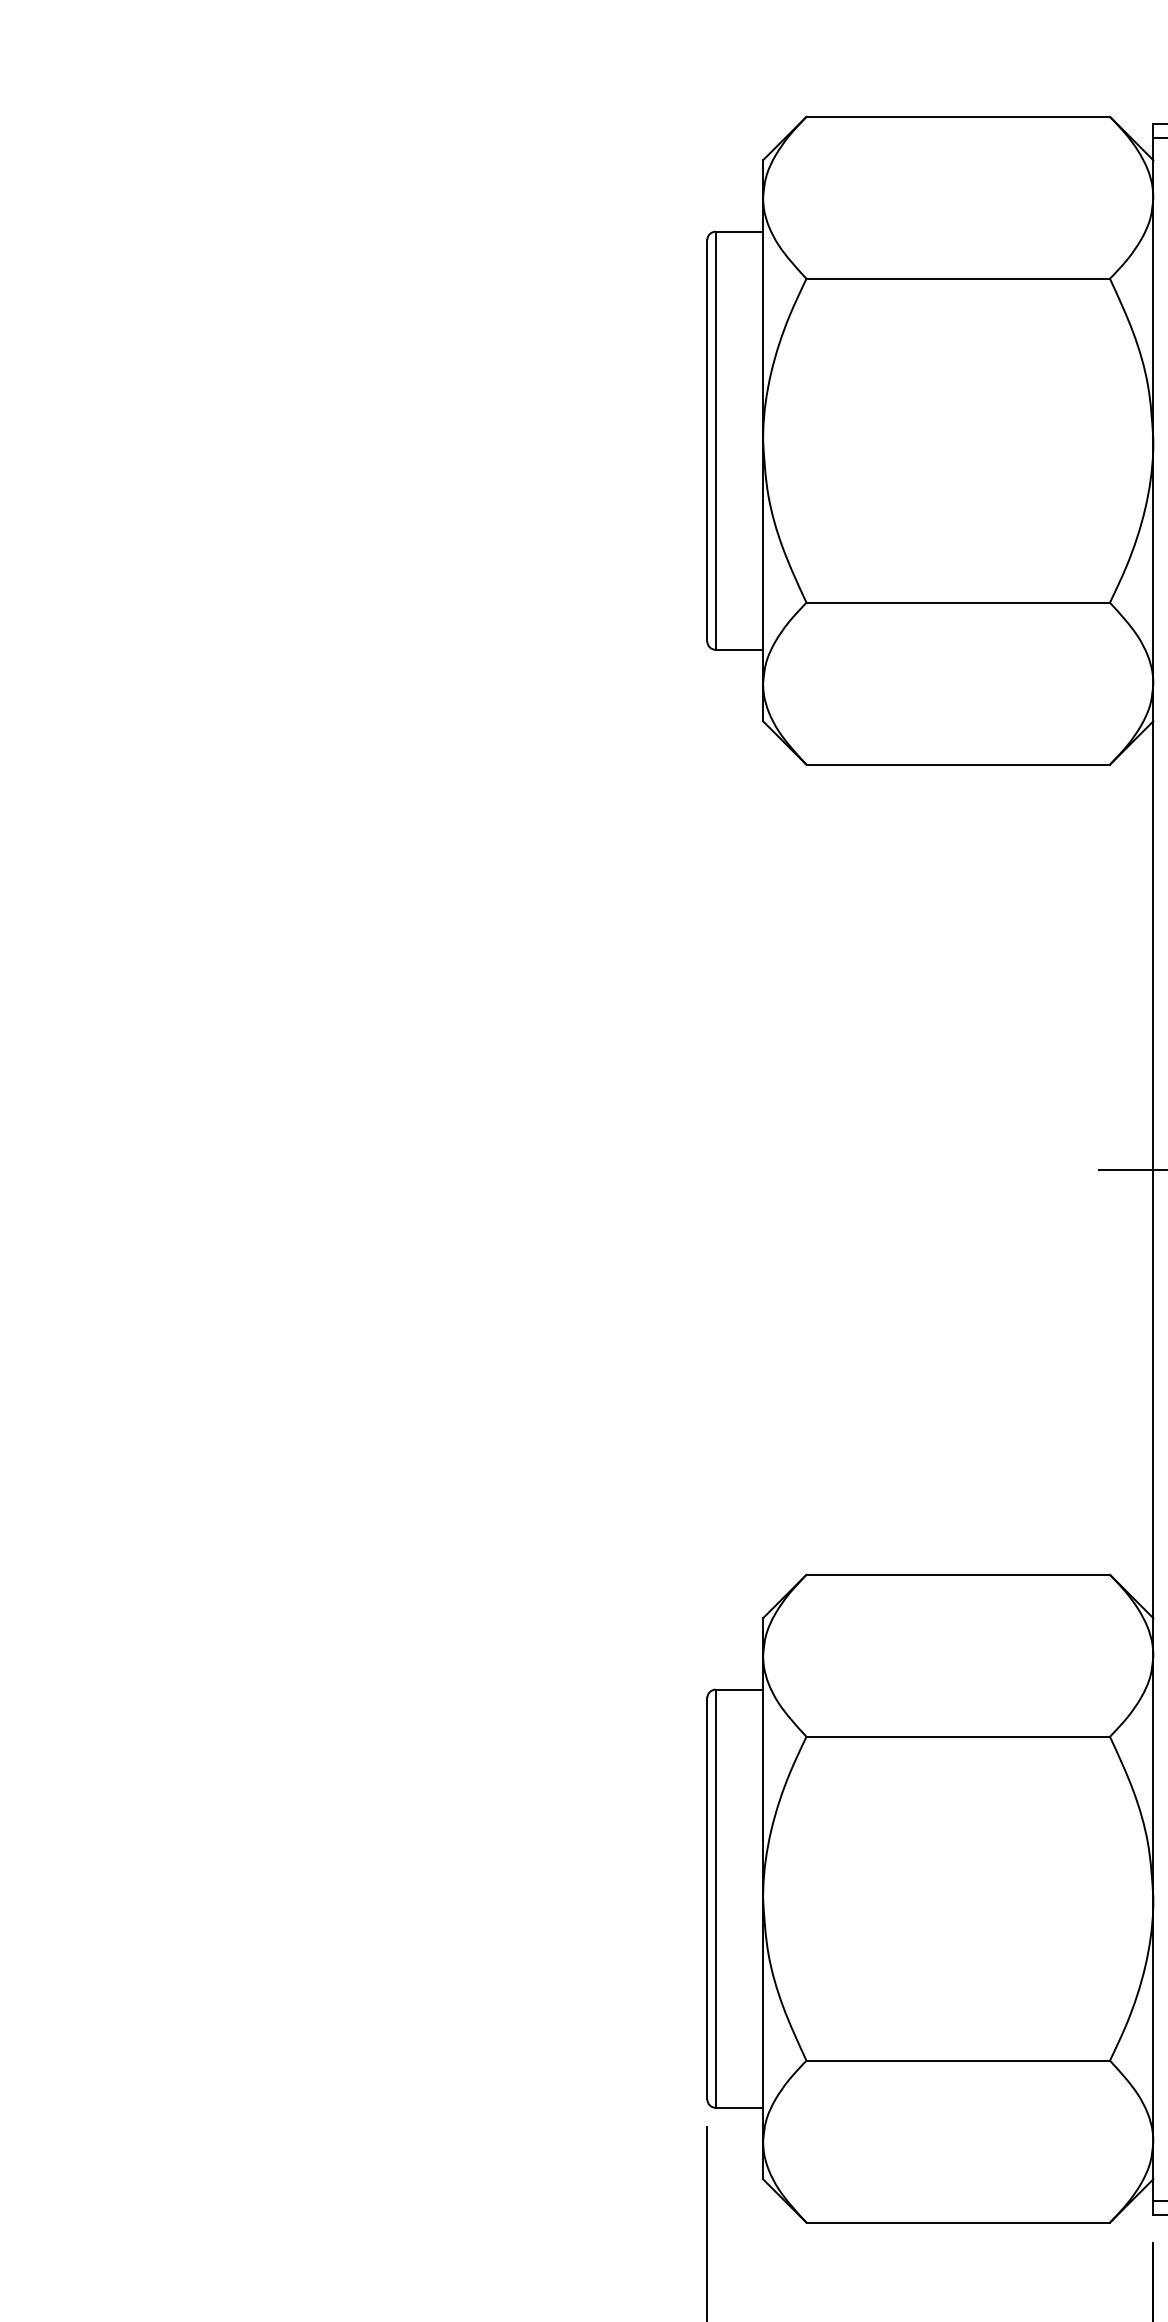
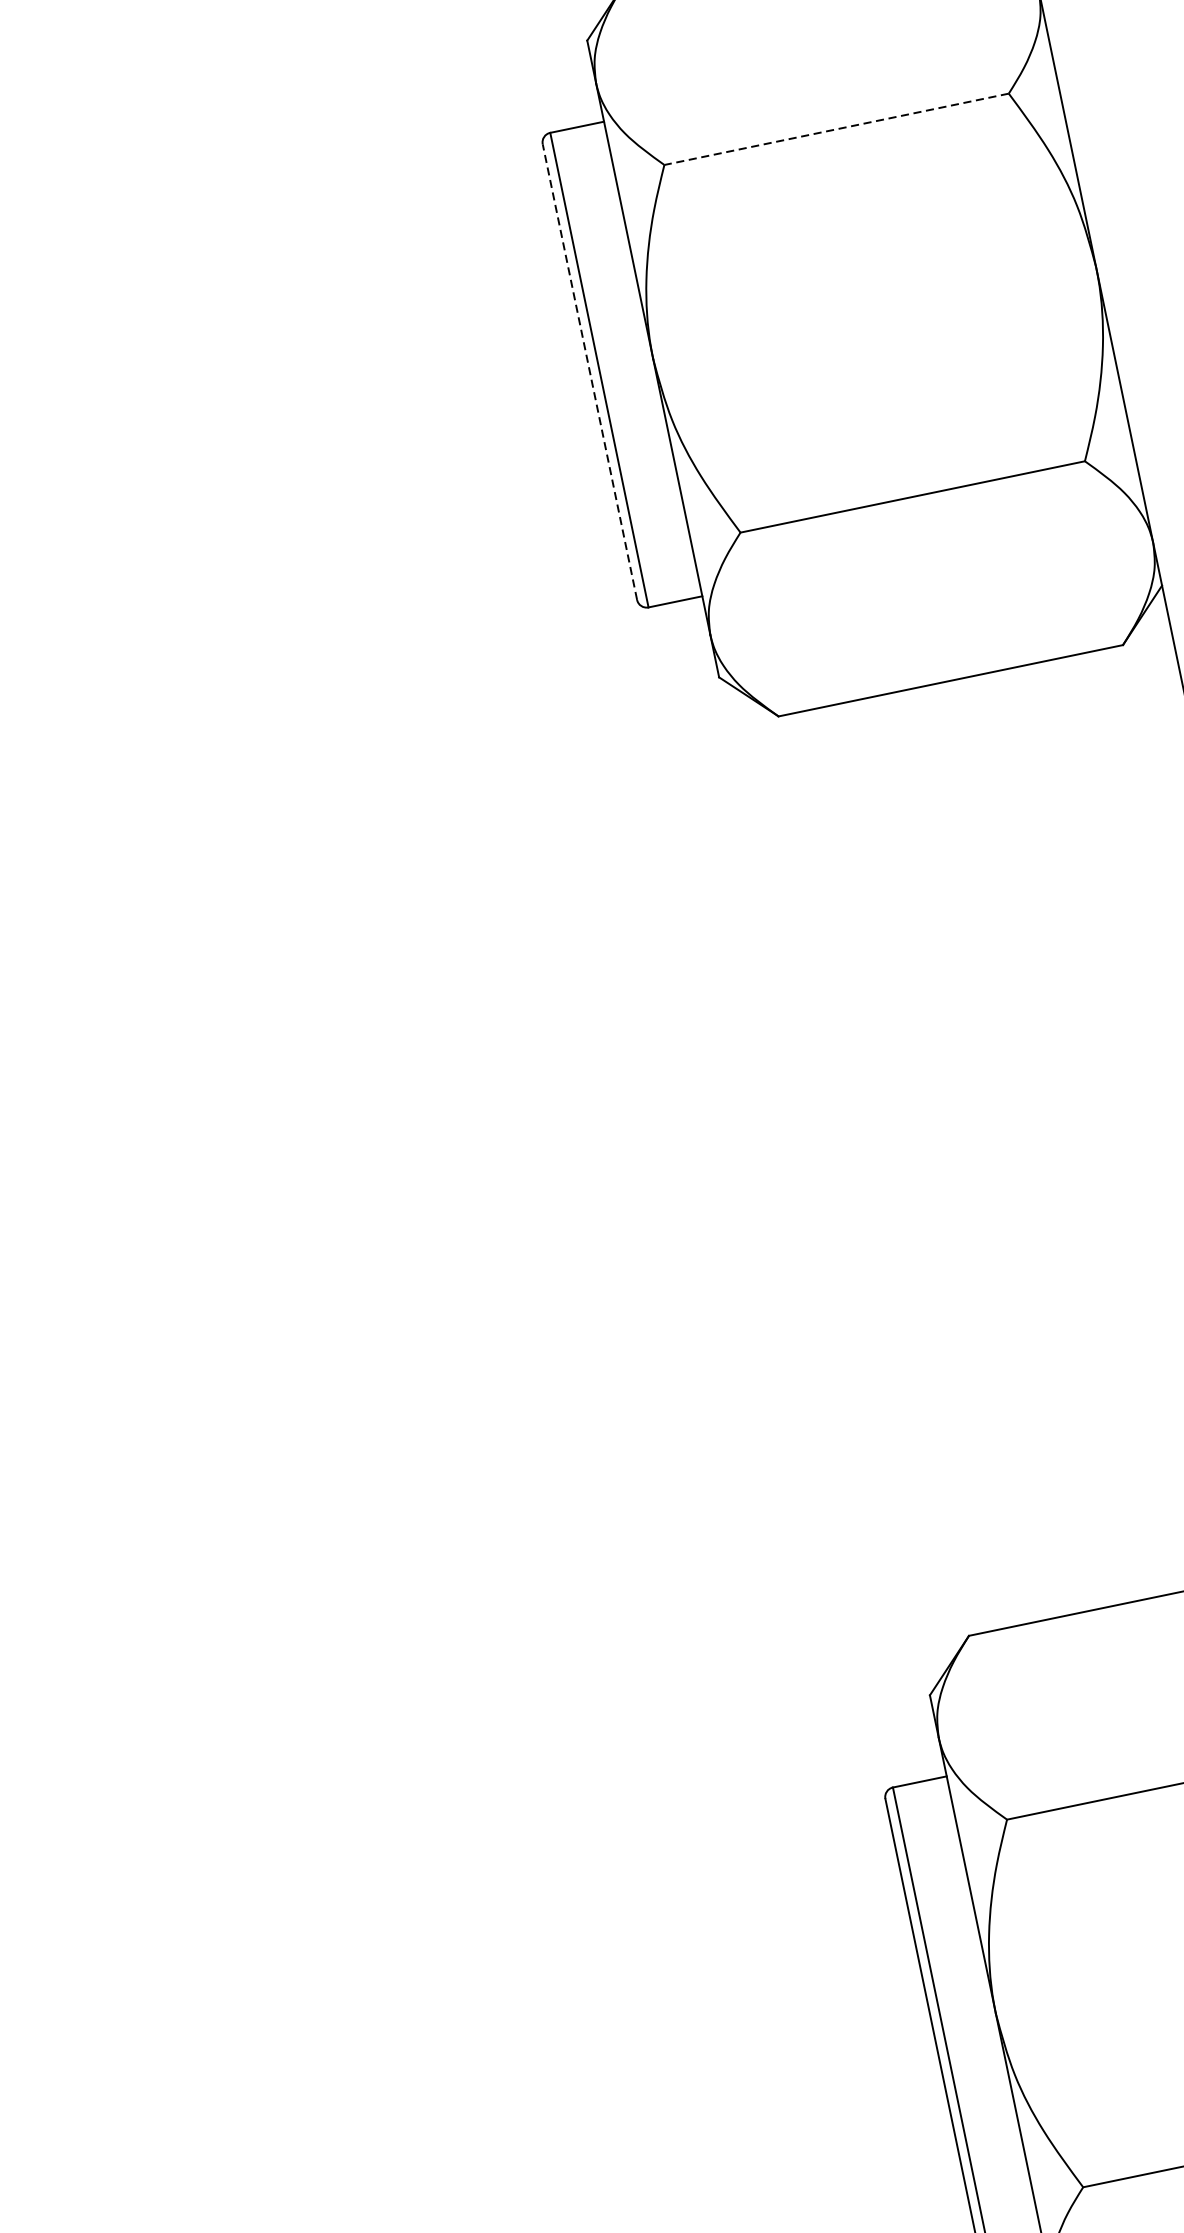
line: (958, 278) -> (836, 128), solid -> dashed
line: (707, 440) -> (590, 371), solid -> dashed

